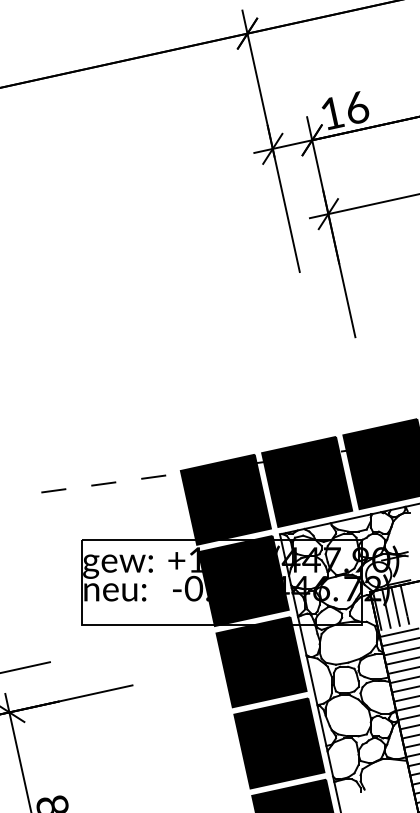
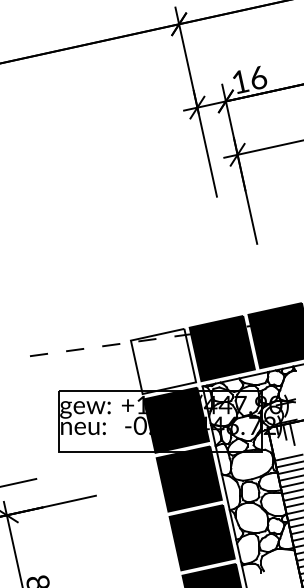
fill: (225, 499) -> (163, 361), removed
hatch: (391, 611) -> (283, 442), removed

